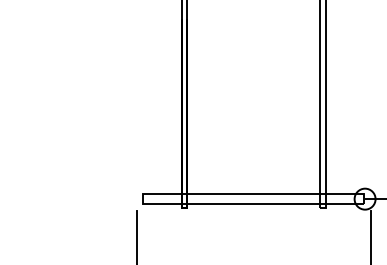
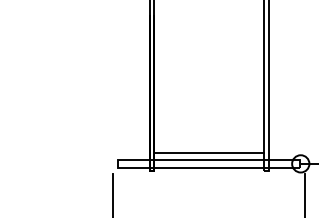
line: (254, 186) -> (209, 153), added

